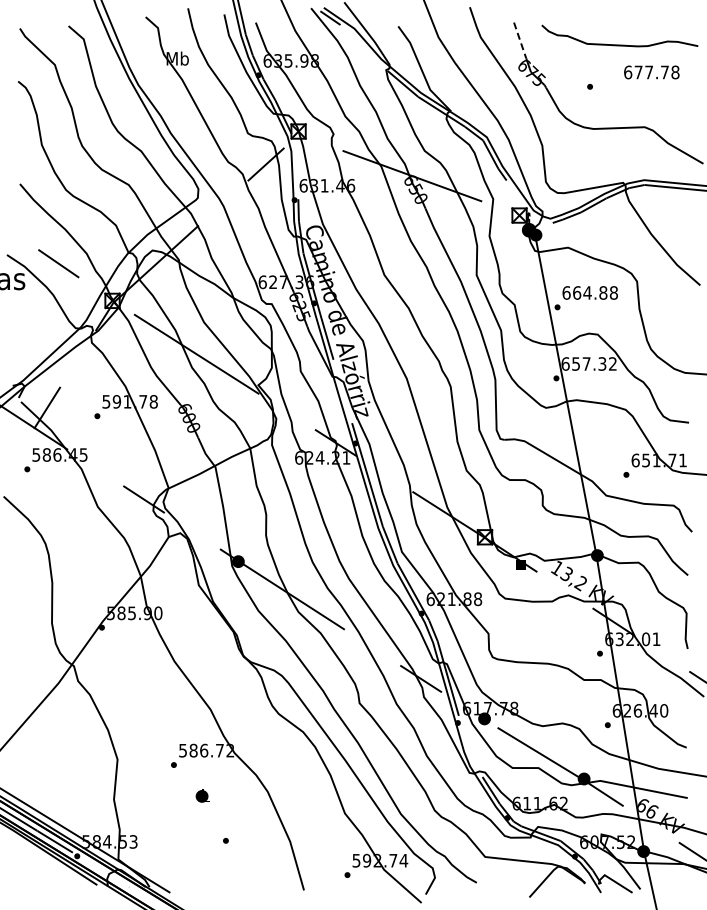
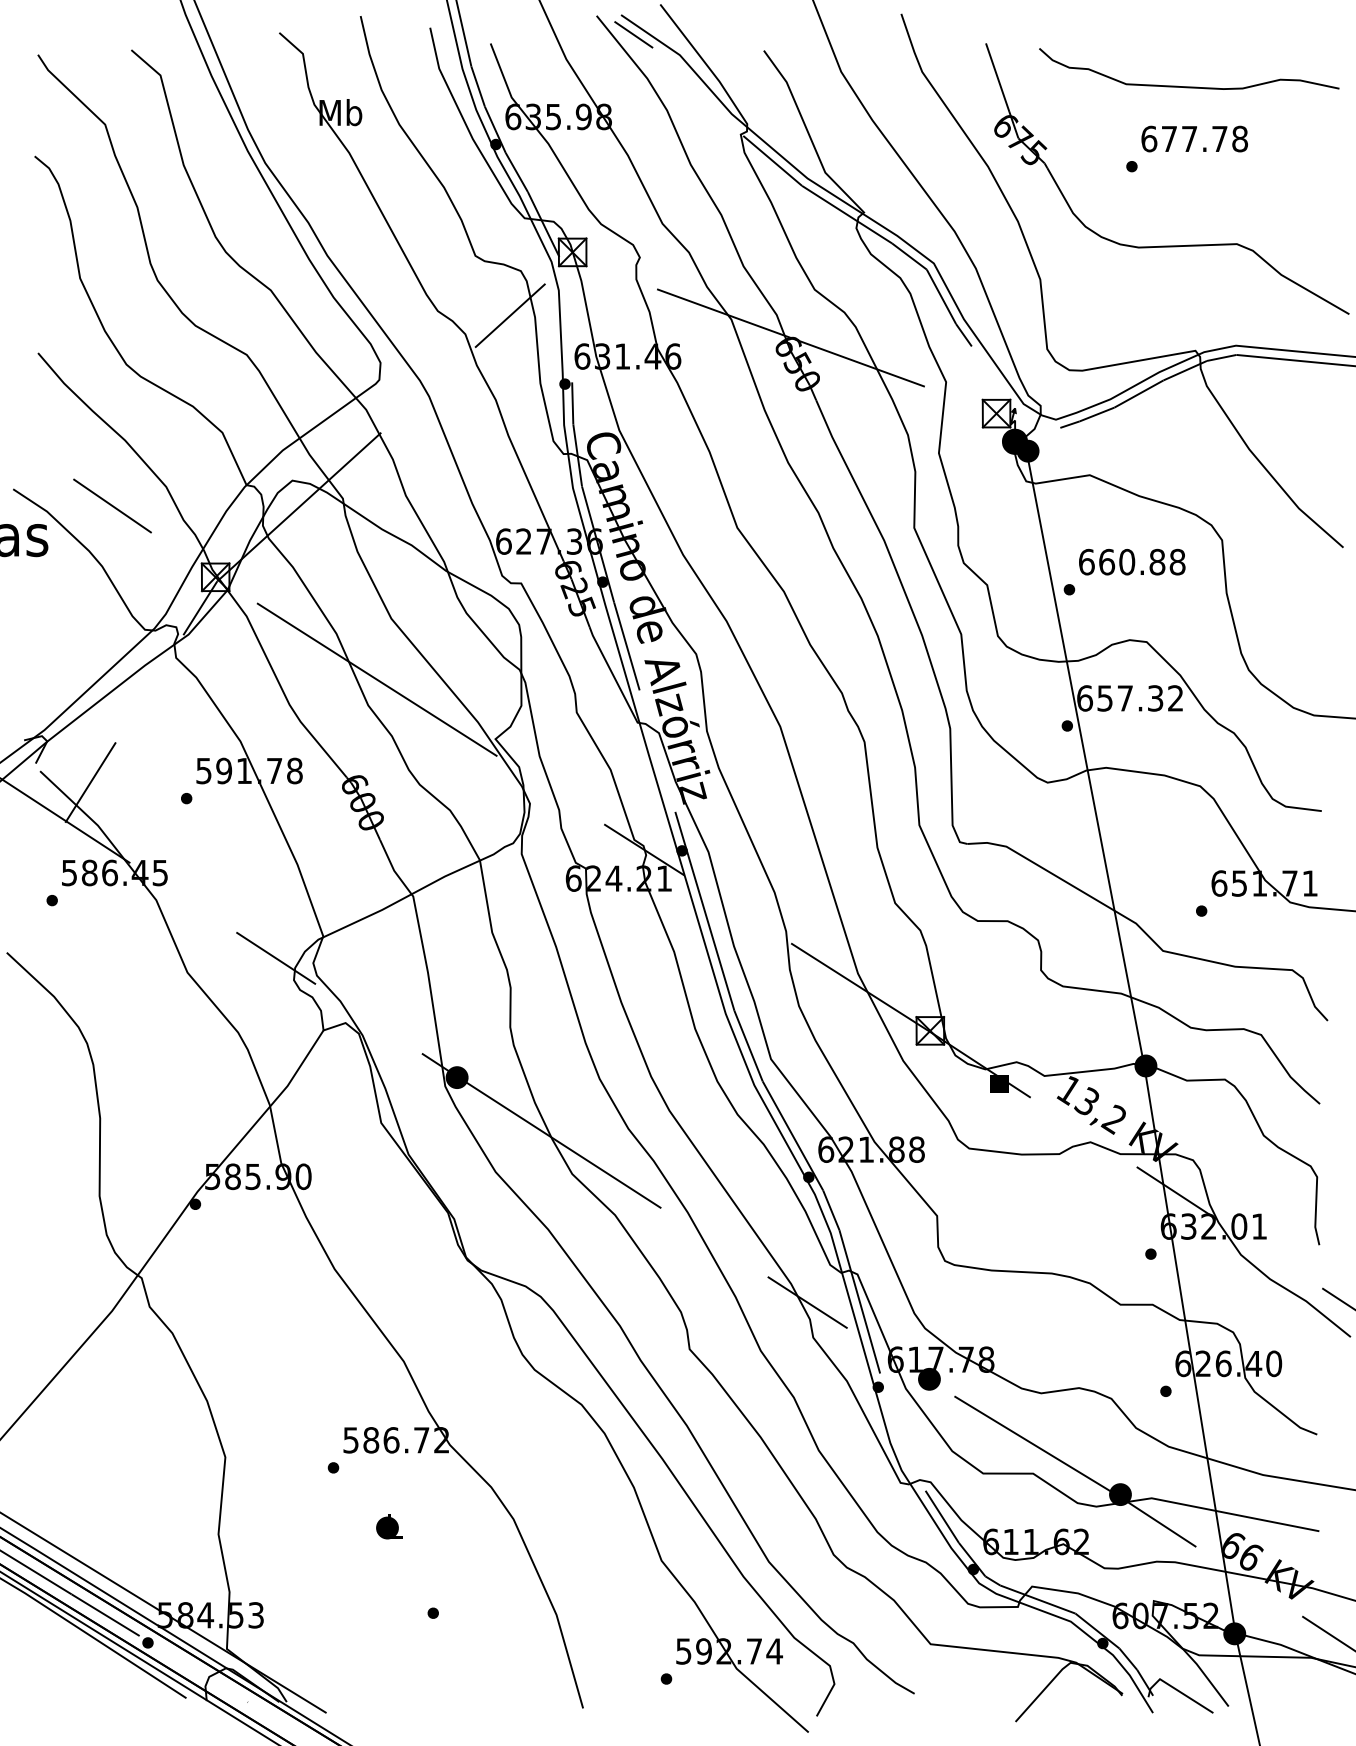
line: (520, 40) -> (998, 77), dashed -> solid
text: (651, 72) -> (1194, 139), moved
text: (587, 292) -> (1126, 561), 664.88 -> 660.88

